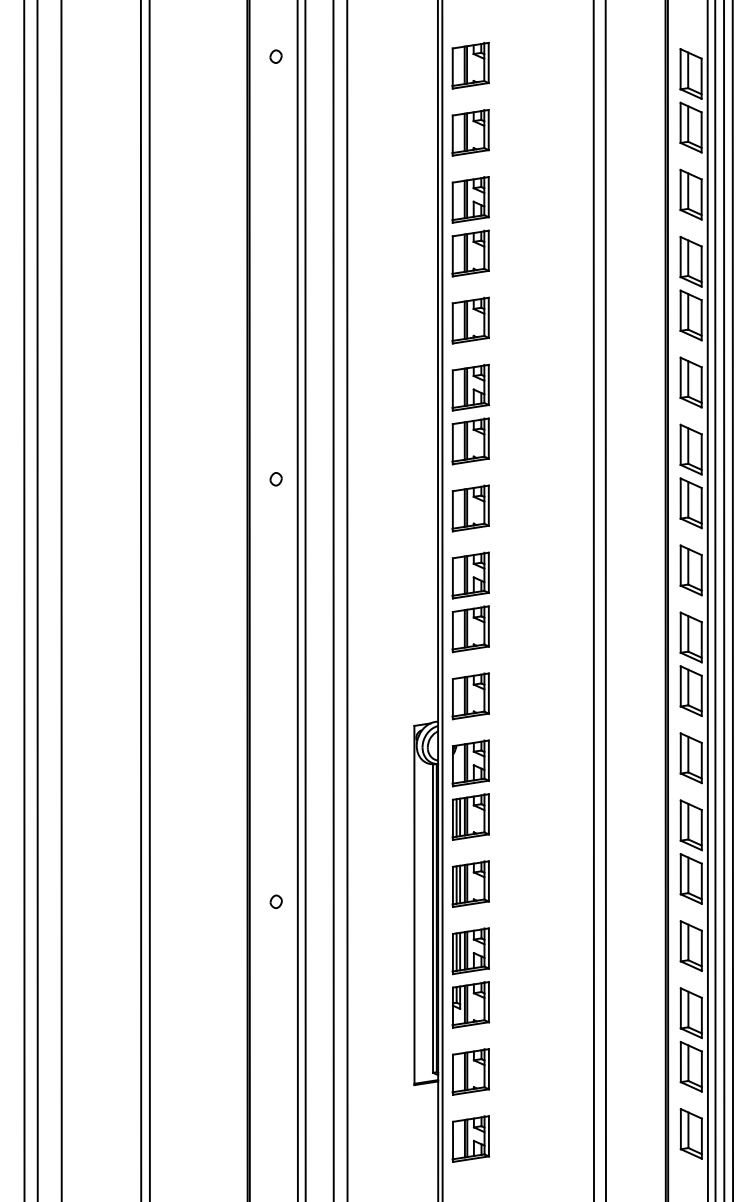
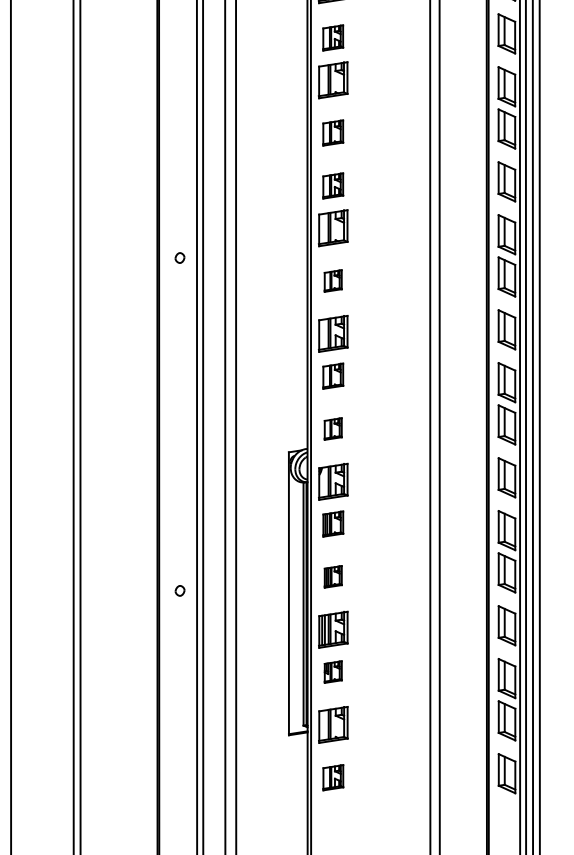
part: (470, 199) -> (333, 37), size x0.7
part: (470, 320) -> (333, 132), size x0.7
part: (470, 387) -> (333, 185), size x0.7
part: (470, 508) -> (333, 281), size x0.6
part: (470, 629) -> (333, 376), size x0.7
part: (470, 696) -> (333, 429), size x0.6
part: (470, 816) -> (333, 523), size x0.7
part: (470, 883) -> (333, 576), size x0.6
part: (470, 1004) -> (333, 671), size x0.6
part: (470, 1138) -> (333, 777), size x0.7

